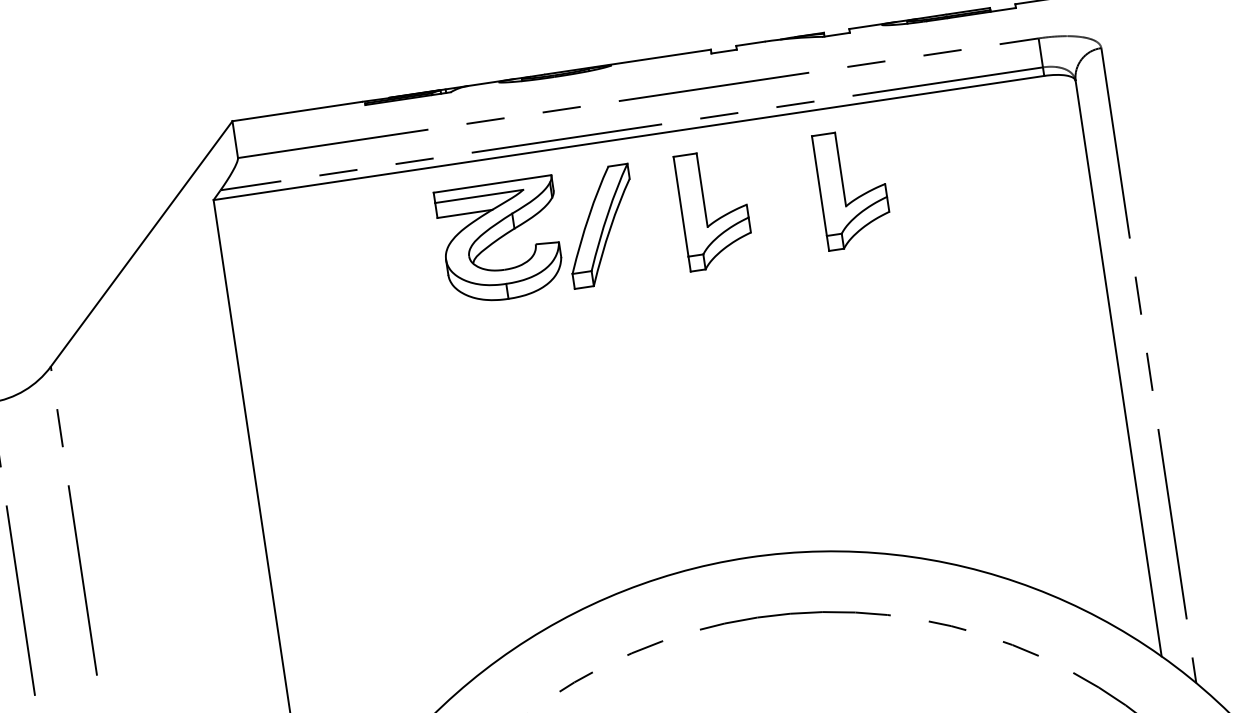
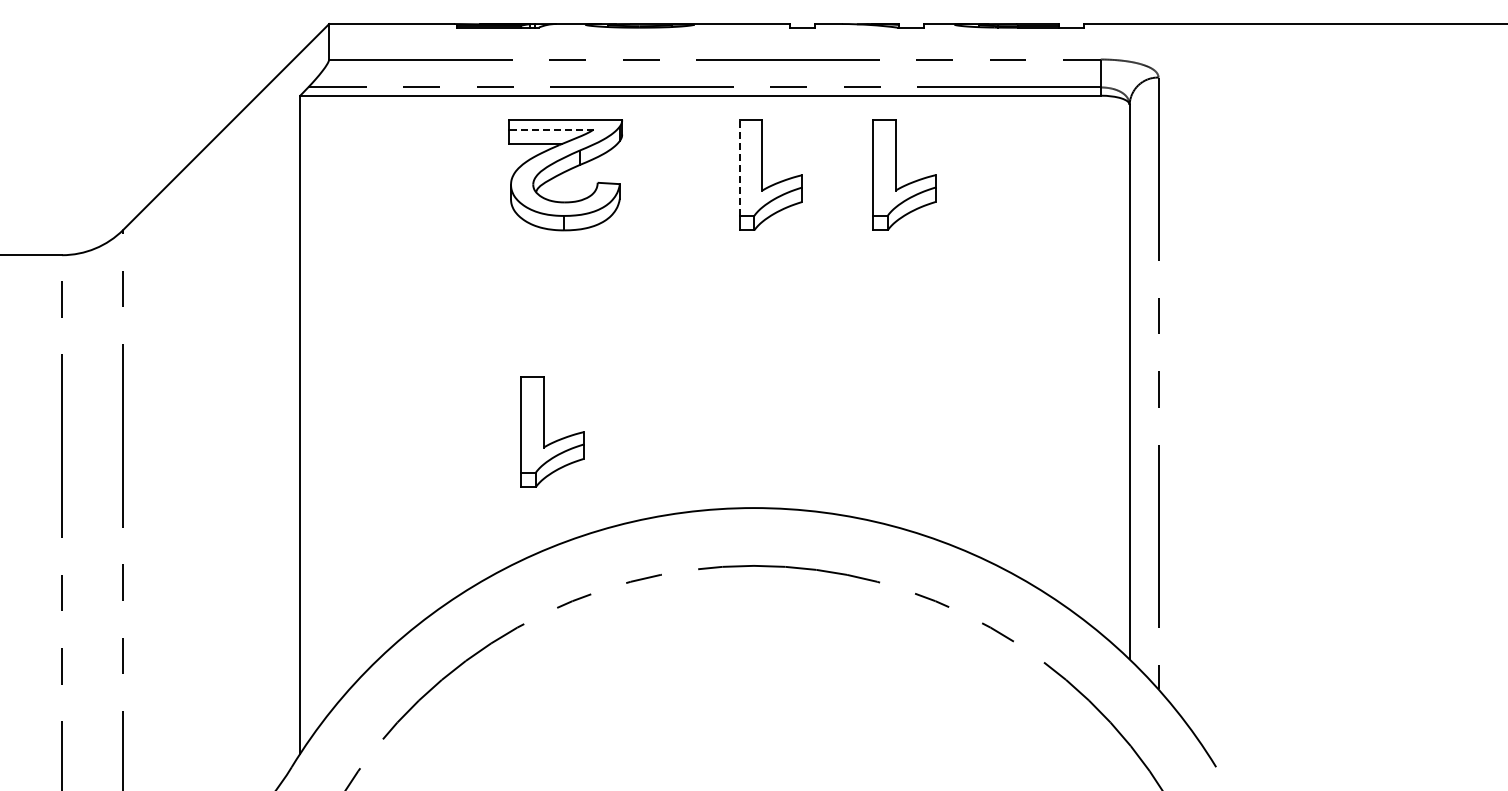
line: (478, 196) -> (550, 129), solid -> dashed
line: (680, 206) -> (739, 167), solid -> dashed
part: (600, 225) -> (661, 174), removed
part: (519, 510) -> (544, 431), added

